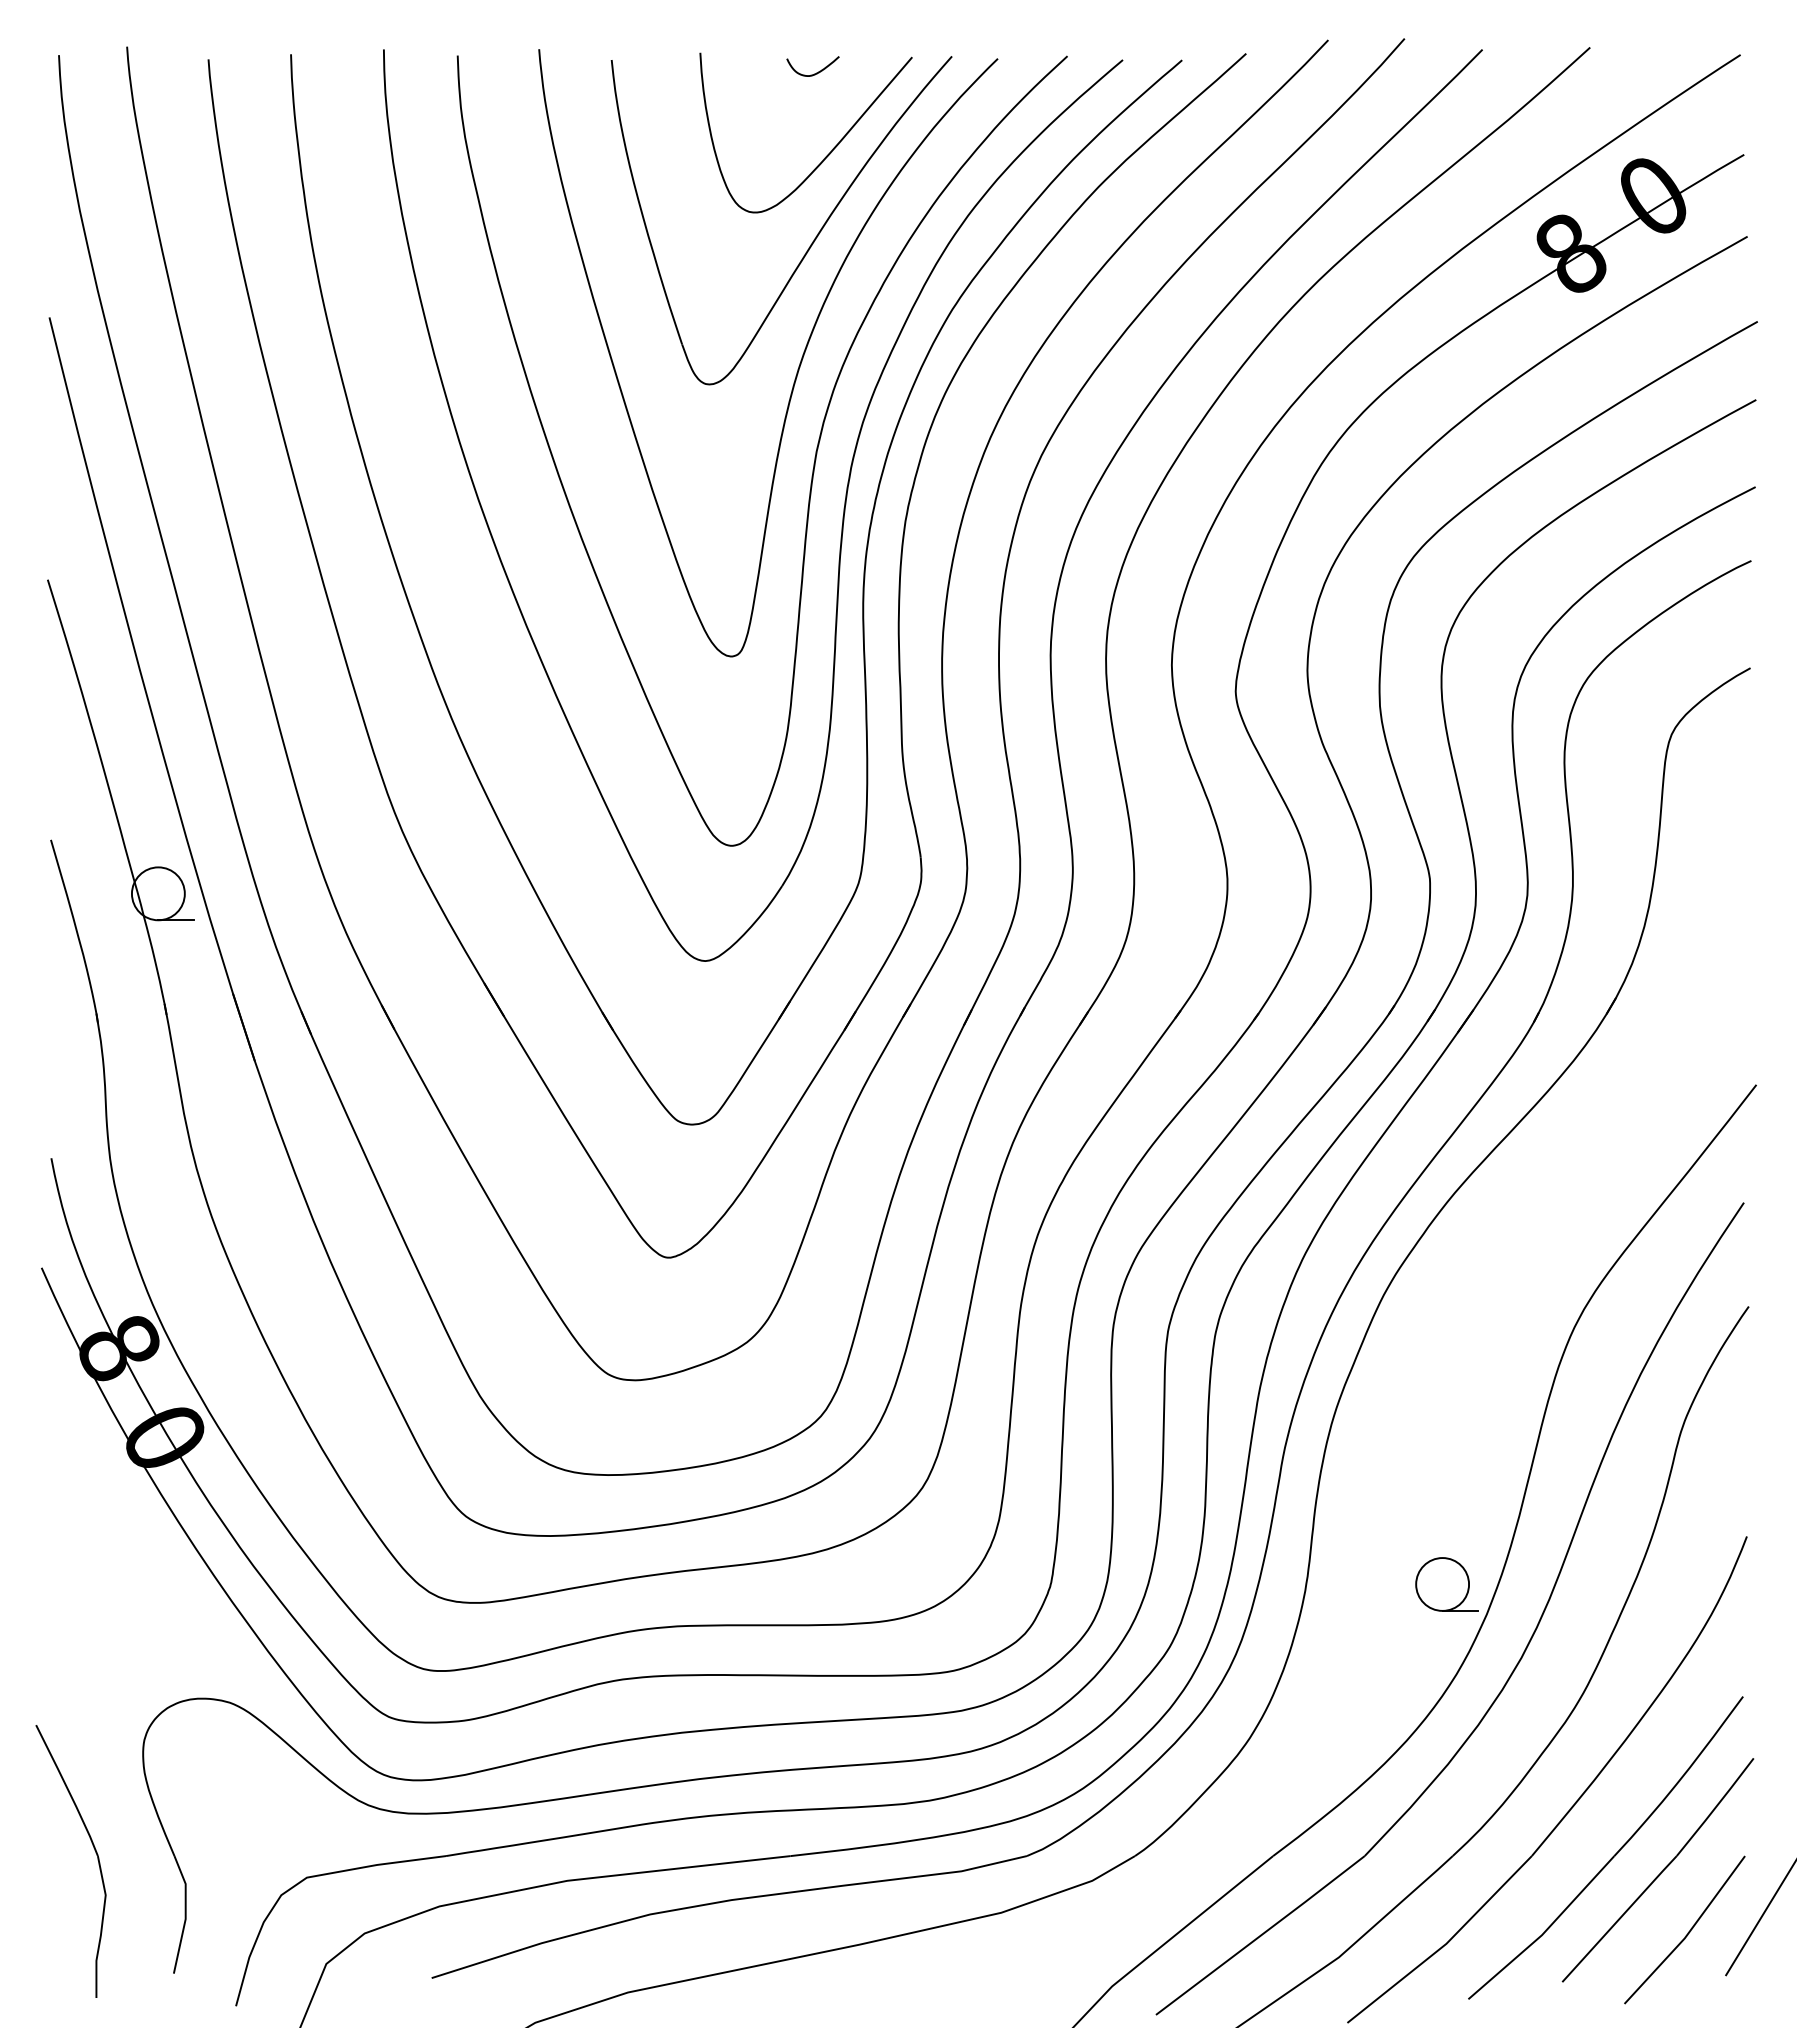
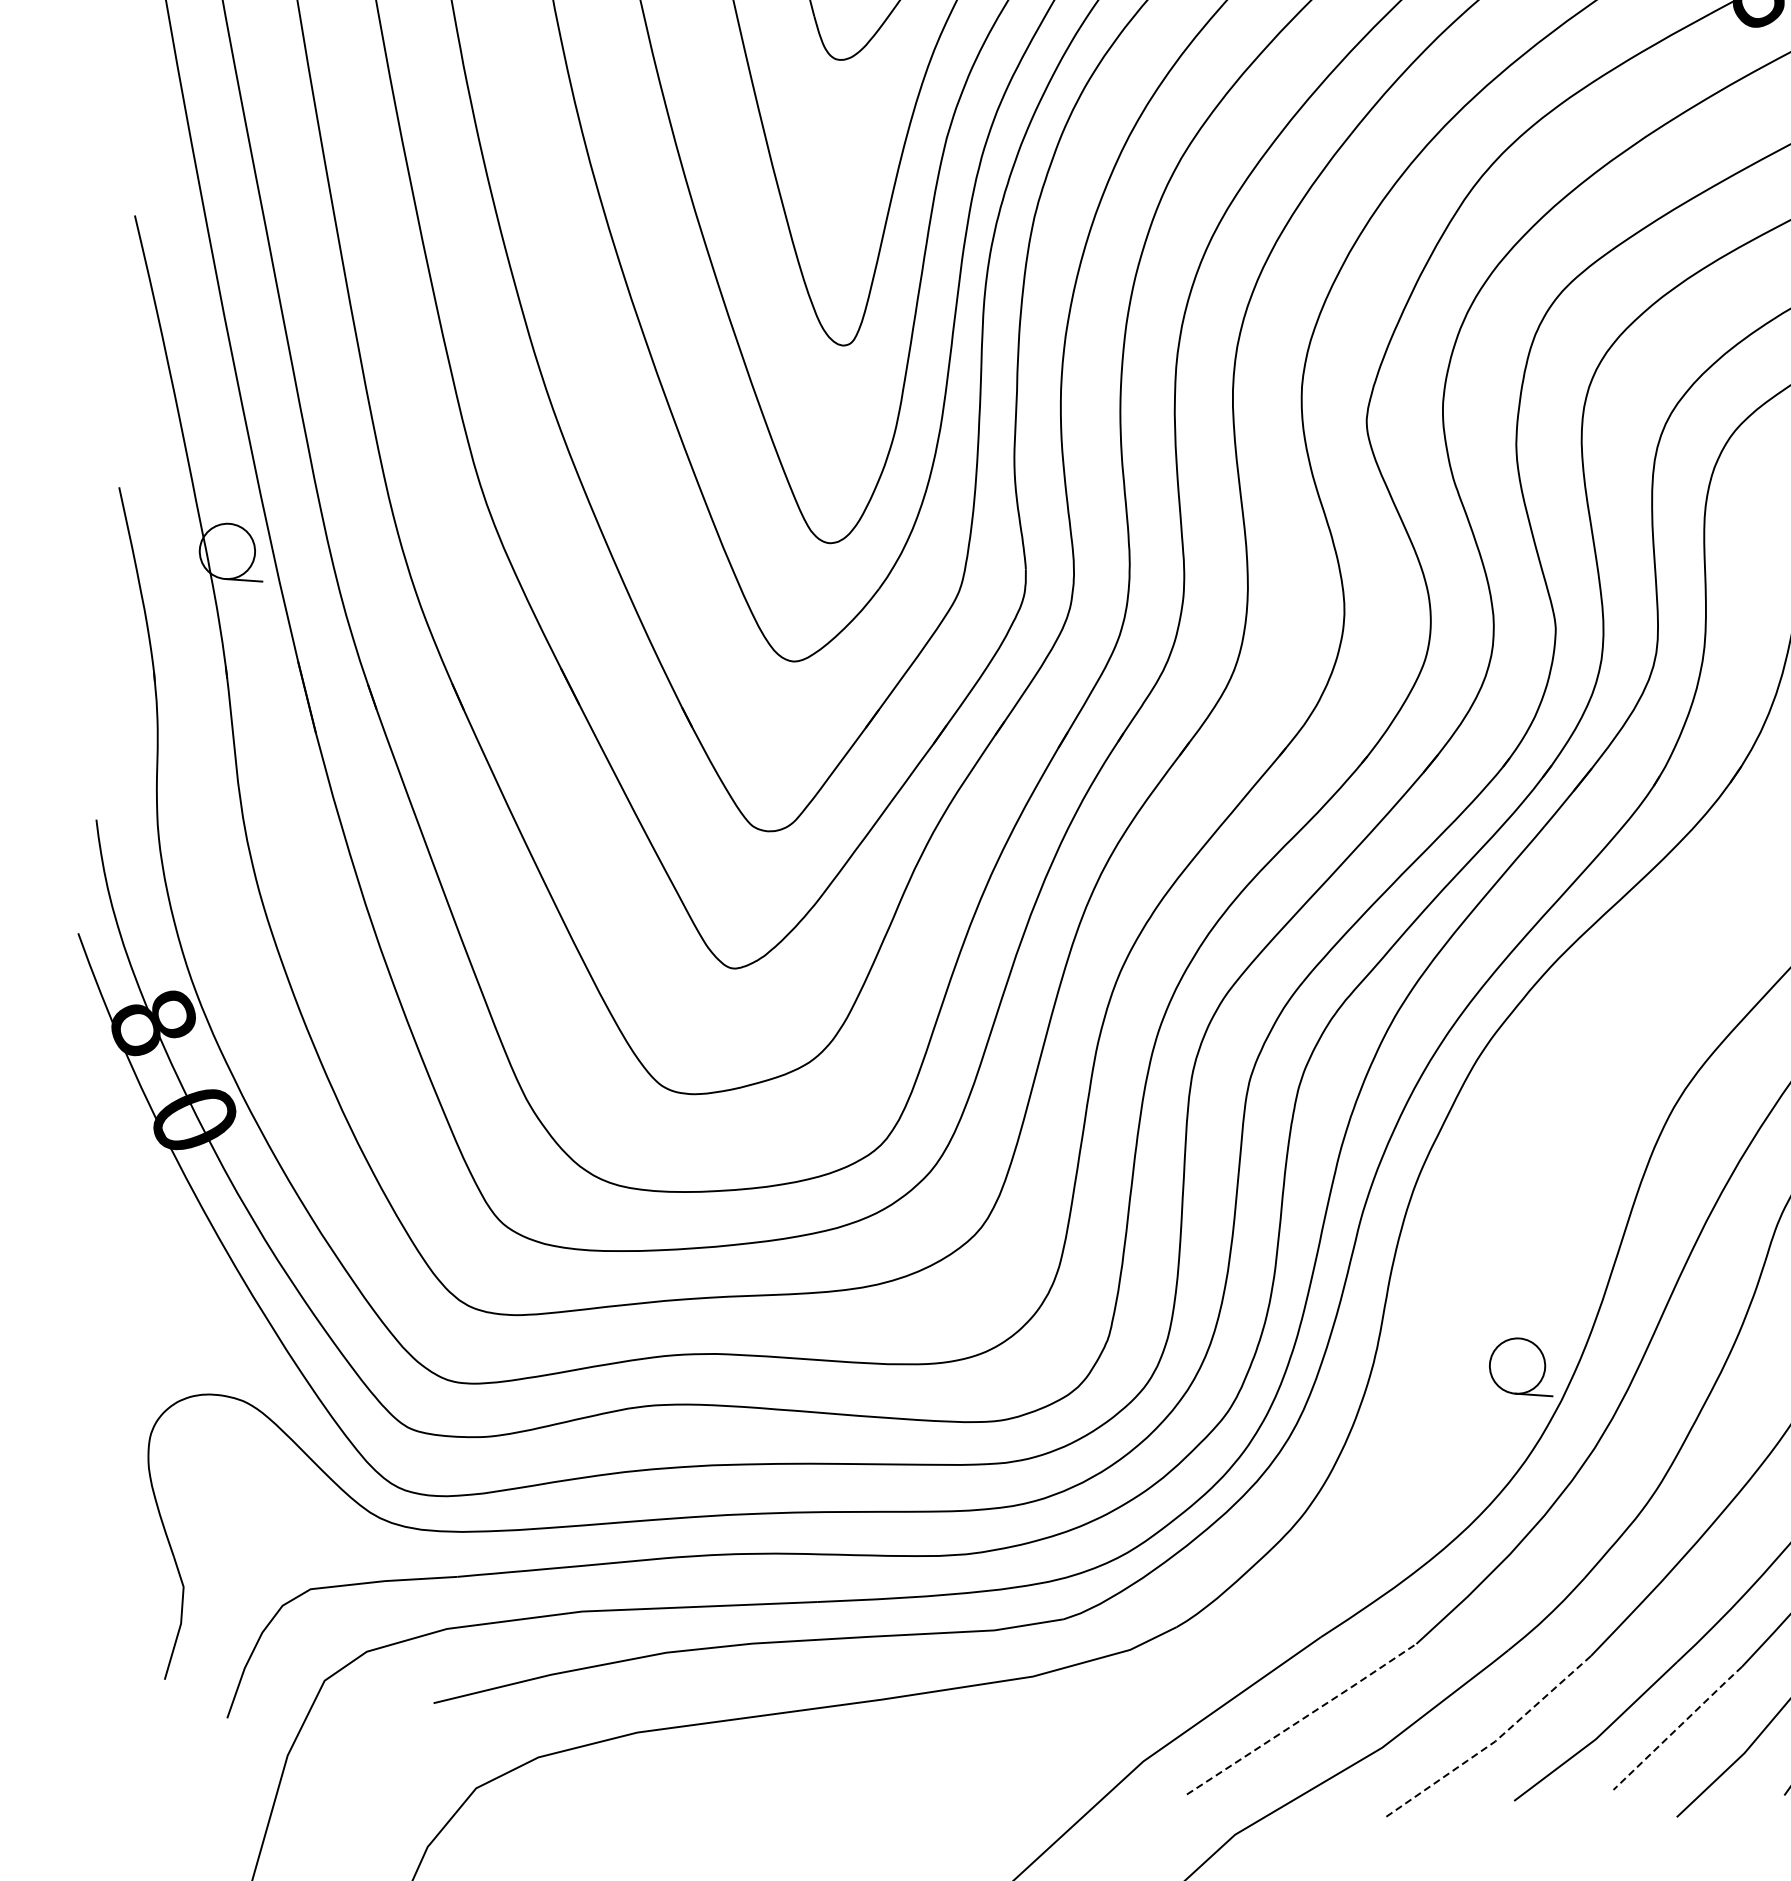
part: (95, 1853) -> (91, 1548), removed
line: (1619, 1918) -> (1677, 1727), solid -> dashed
line: (1261, 1935) -> (1302, 1719), solid -> dashed
line: (1444, 1945) -> (1493, 1743), solid -> dashed

